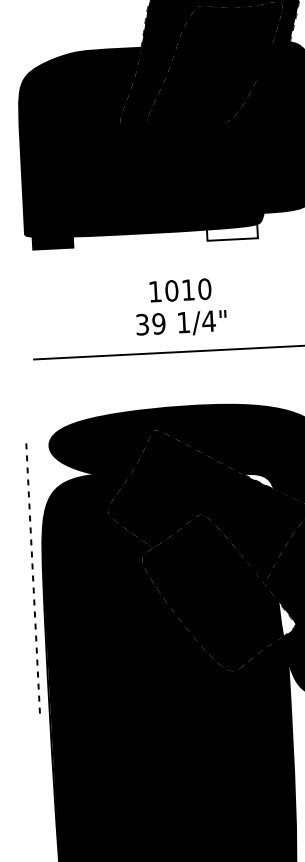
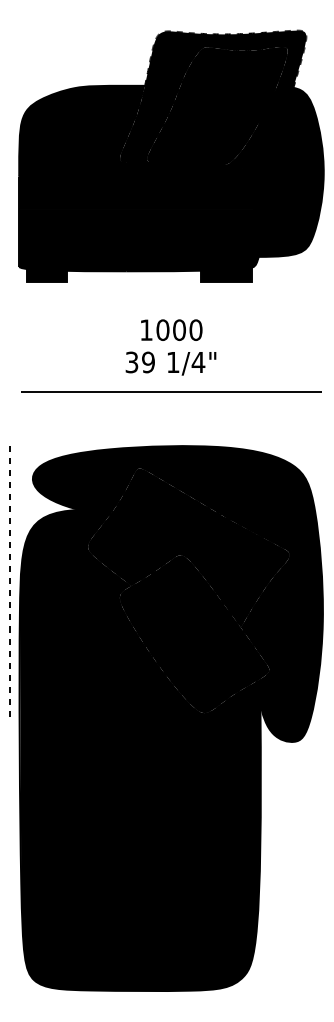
fill: (232, 232) -> (226, 274), added
text: (188, 290) -> (179, 330), 1010 -> 1000
fill: (258, 481) -> (239, 524), added
line: (32, 578) -> (9, 581), moved
fill: (287, 618) -> (261, 663), added

